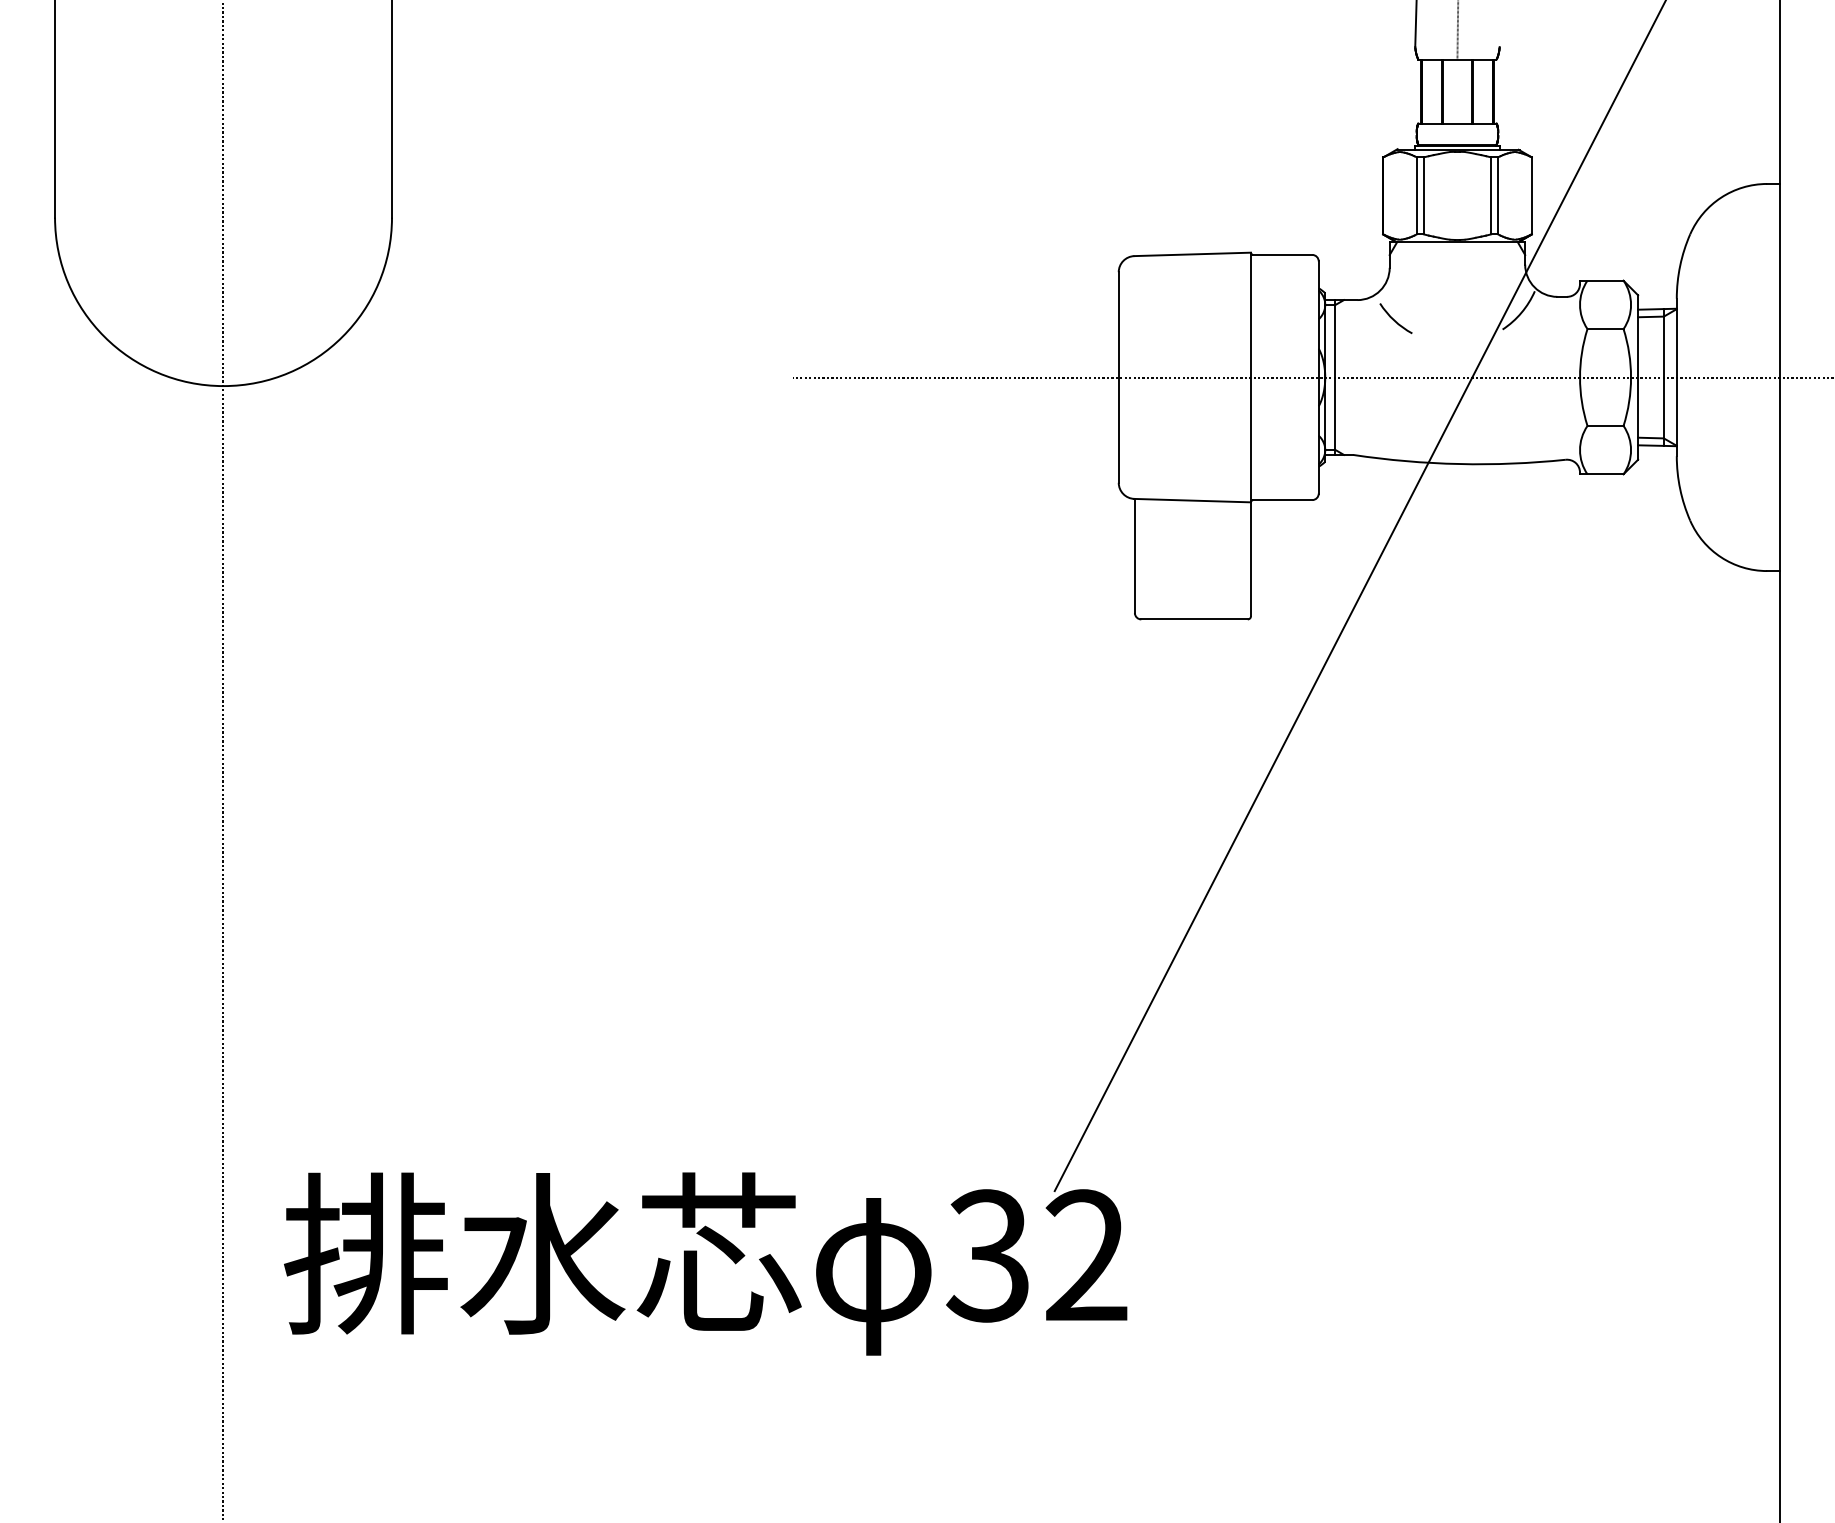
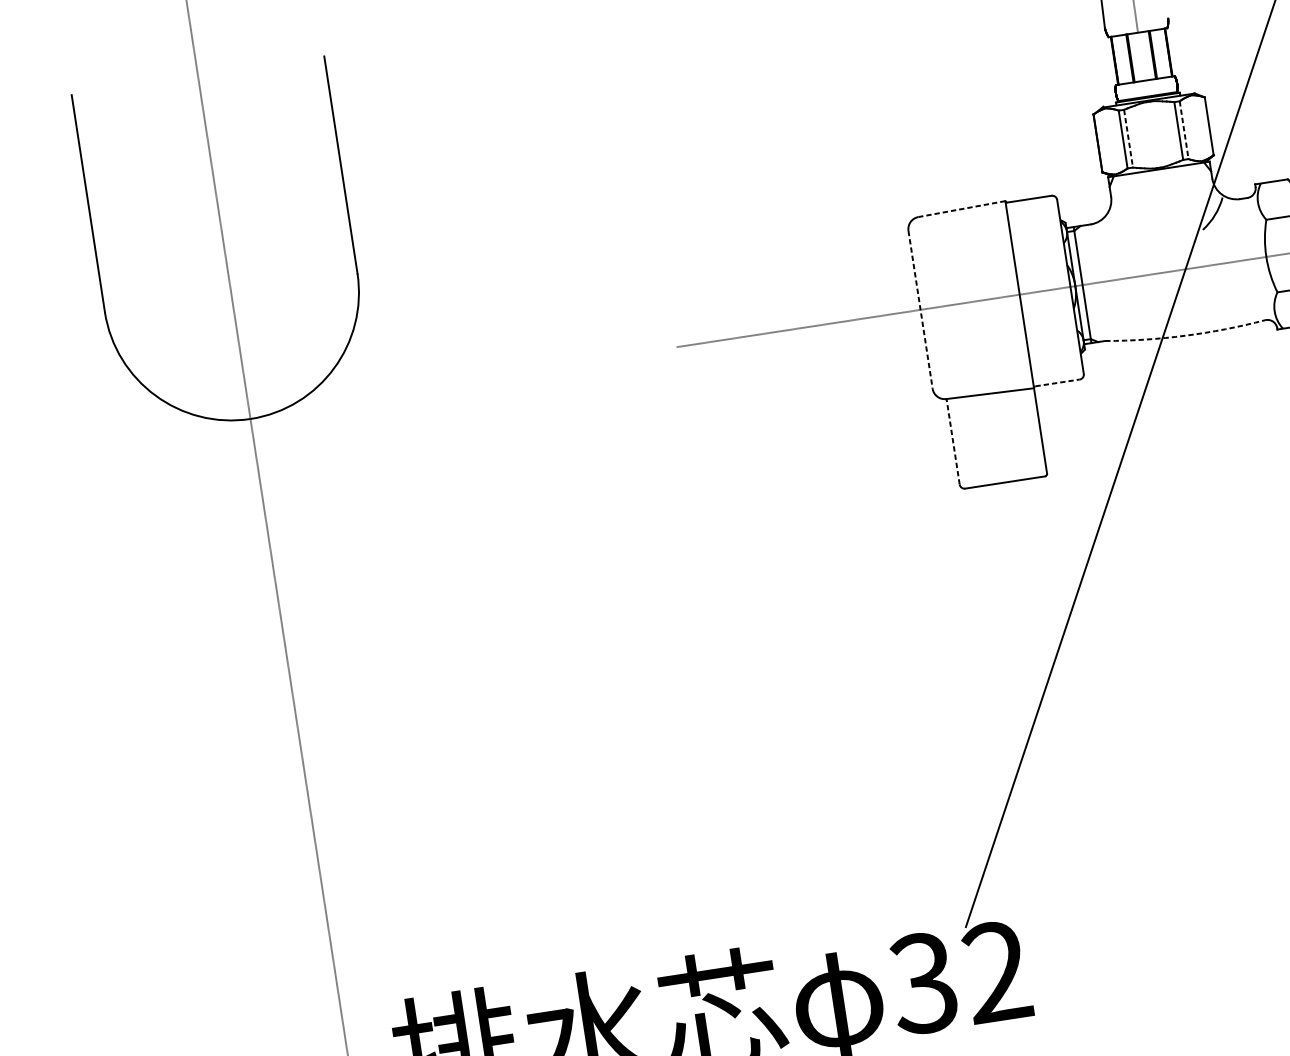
line: (1423, 195) -> (1128, 138), solid -> dashed
line: (1498, 195) -> (1184, 129), solid -> dashed
line: (1192, 254) -> (961, 209), solid -> dashed
arc: (1394, 319) -> (1120, 234), removed
line: (1118, 378) -> (920, 310), solid -> dashed
arc: (1459, 464) -> (1185, 335), solid -> dashed
line: (1282, 500) -> (1057, 383), solid -> dashed
line: (1134, 555) -> (952, 441), solid -> dashed

